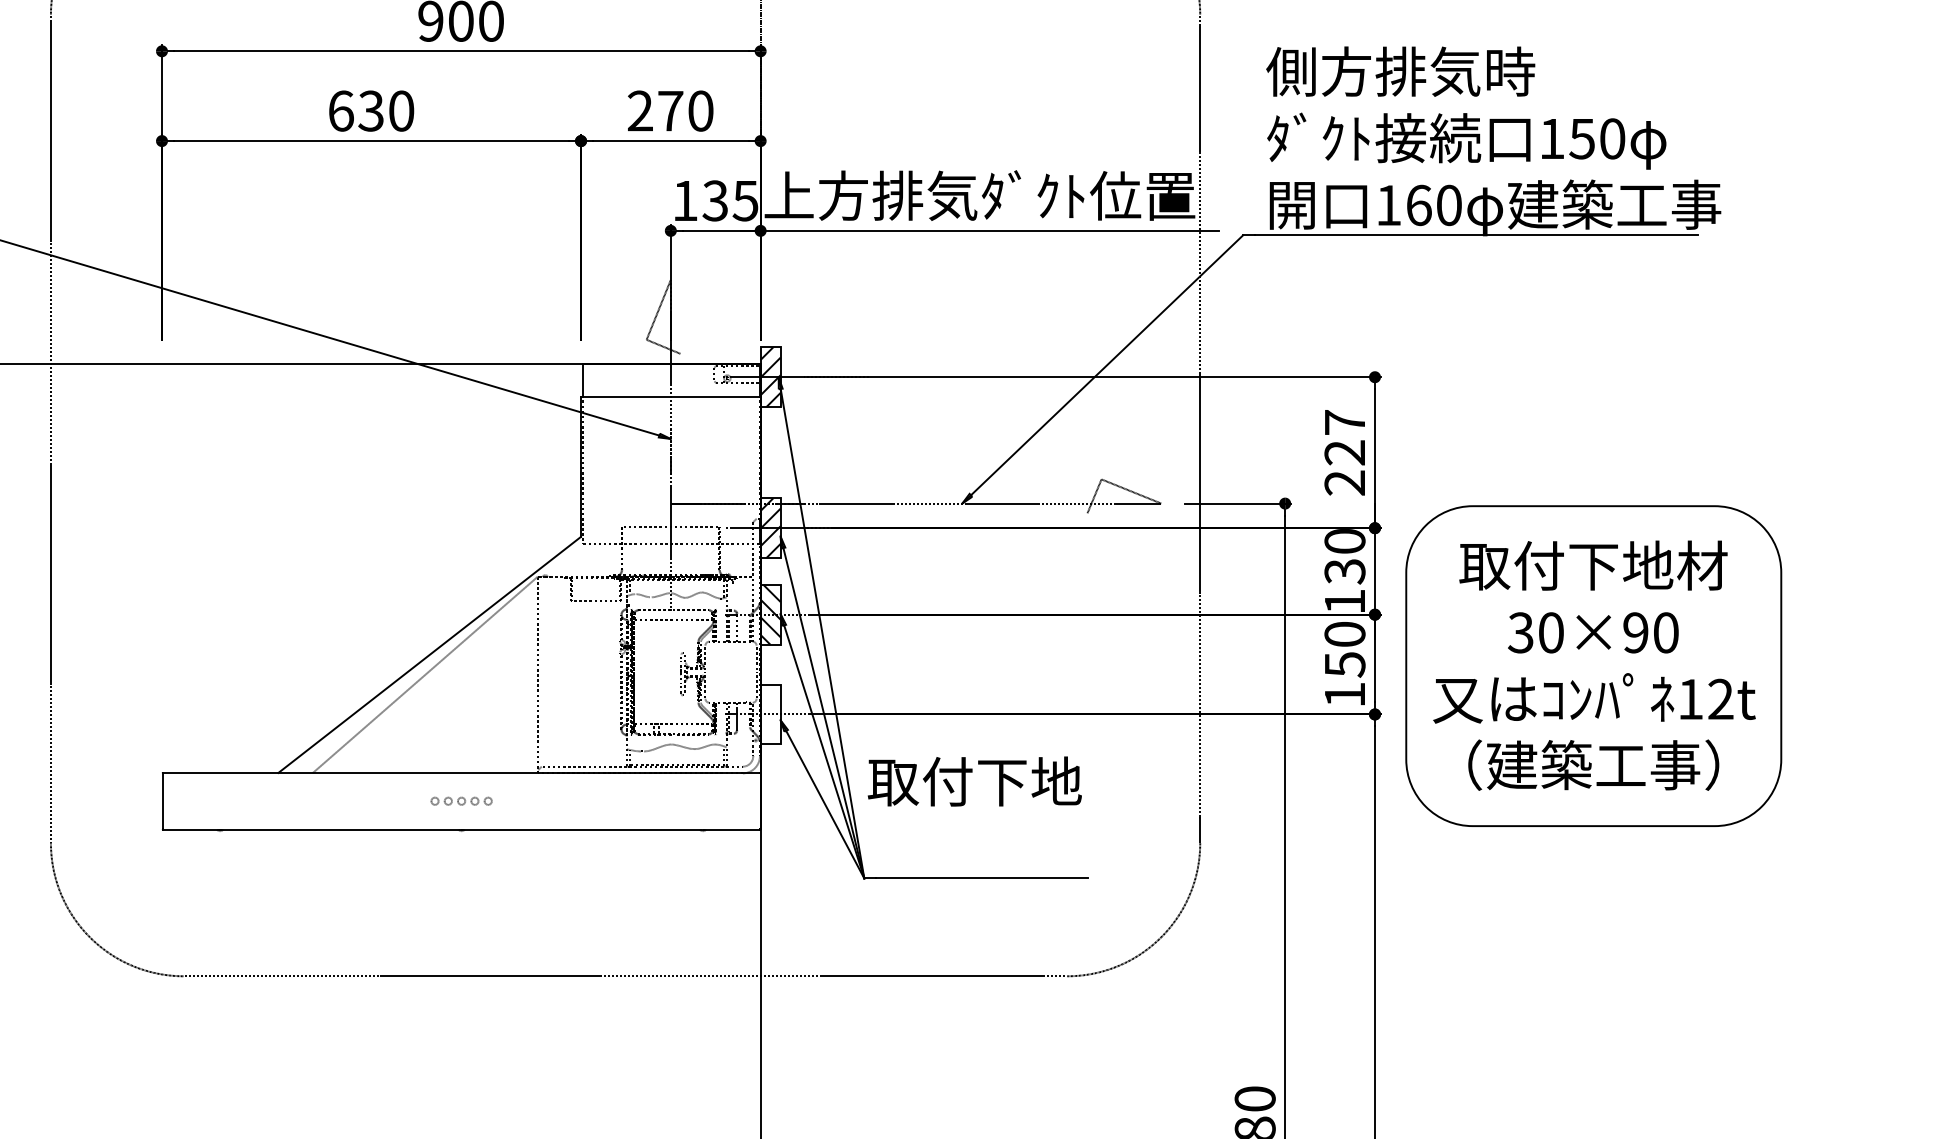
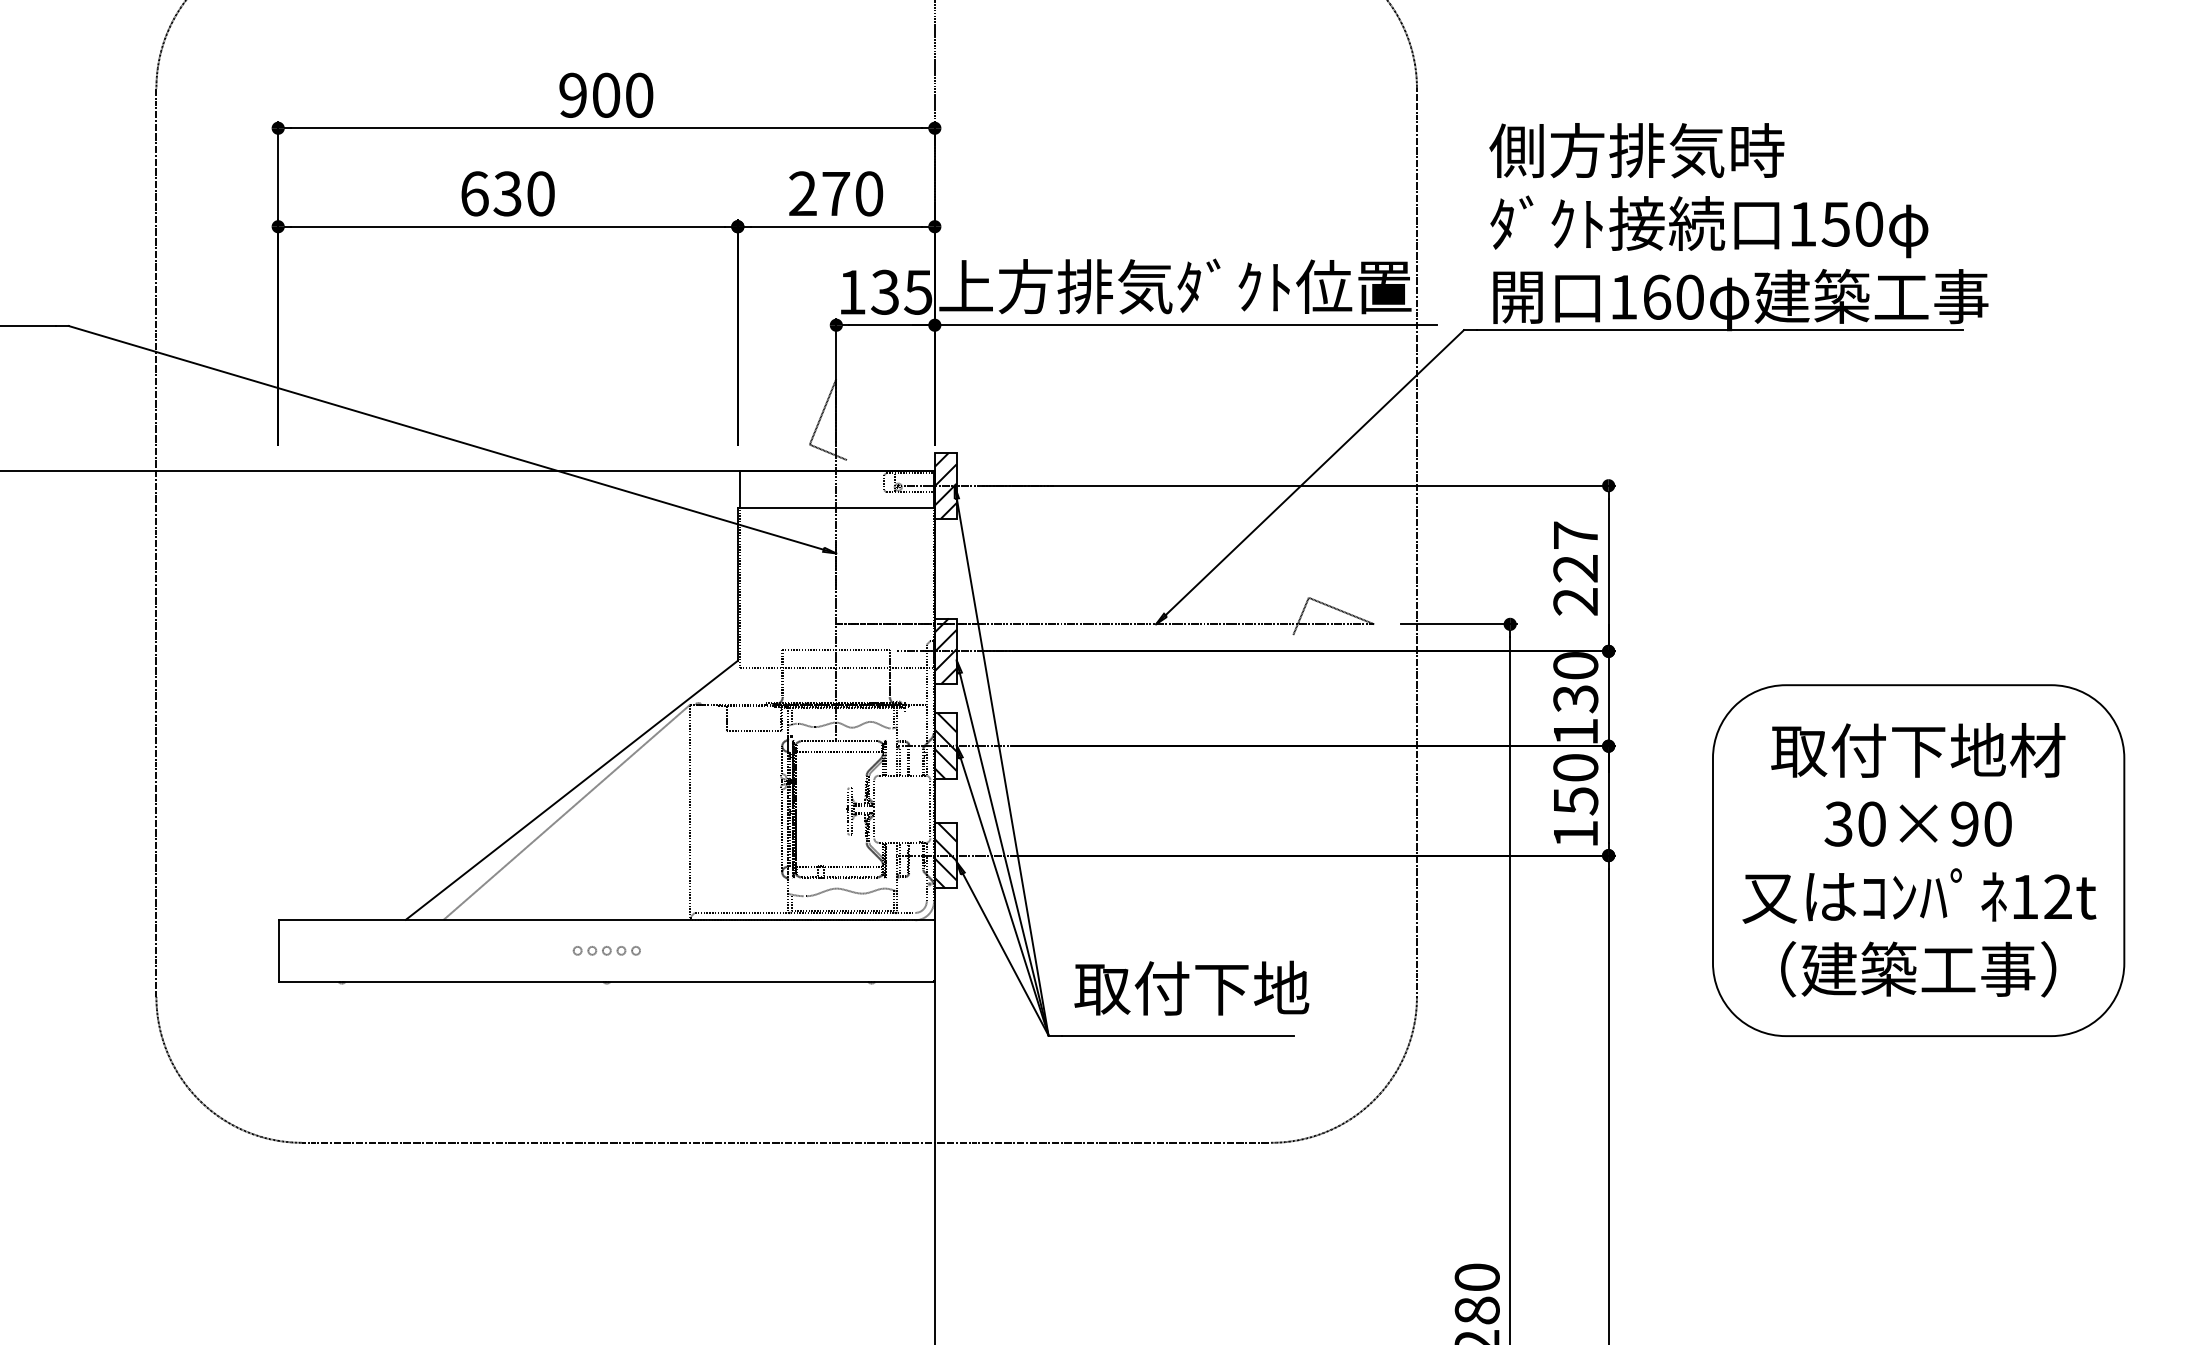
part: (1593, 666) -> (1918, 860), moved
hatch: (770, 714) -> (945, 855), added
text: (974, 780) -> (1191, 987), moved

